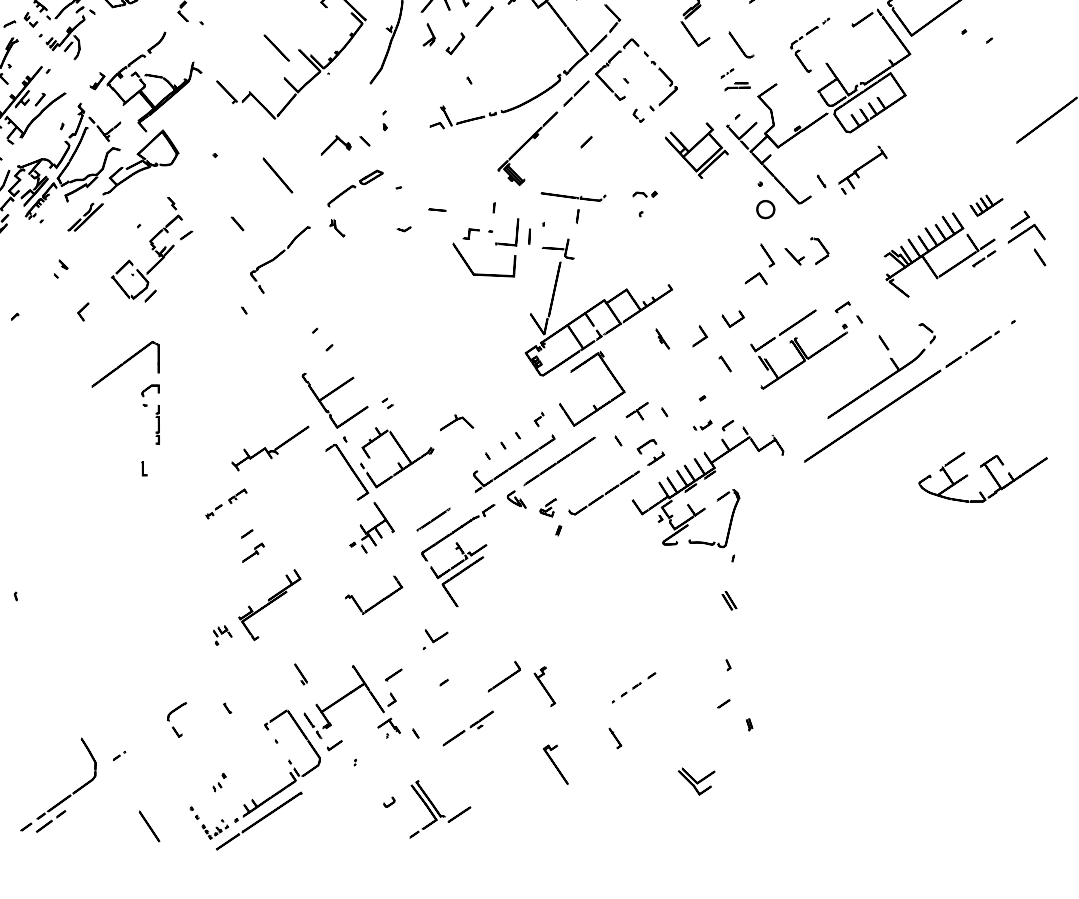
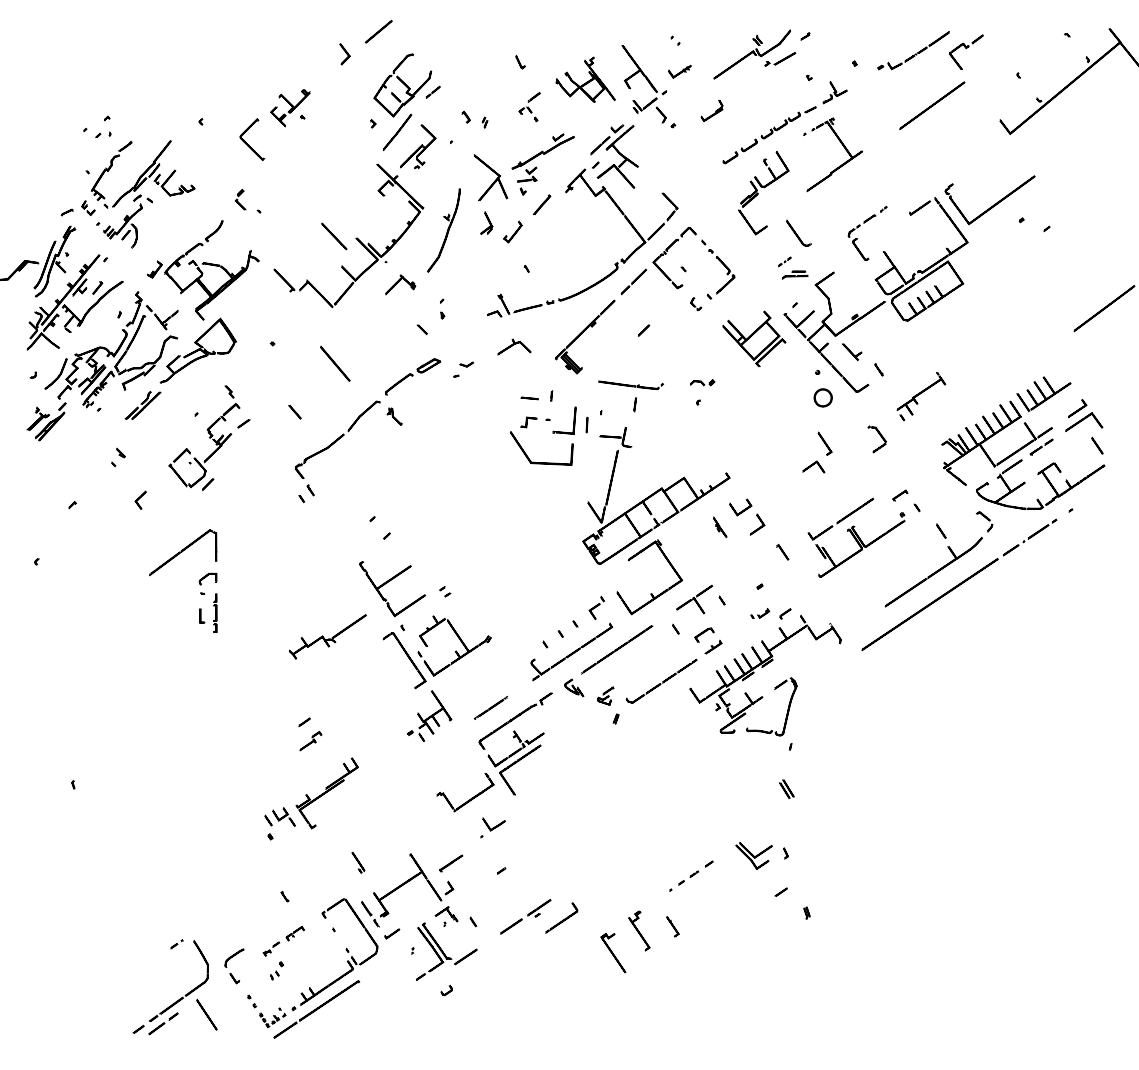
part: (336, 145) -> (400, 284), moved
part: (863, 170) -> (921, 396), moved
part: (986, 205) -> (1043, 393), size x1.67
line: (437, 210) -> (529, 398), moved
part: (404, 229) -> (466, 364), moved
part: (795, 256) -> (852, 351), moved
part: (280, 260) -> (337, 448), size x1.43
part: (733, 319) -> (740, 507), moved
part: (637, 411) -> (694, 599), size x1.67
part: (539, 419) -> (596, 607), size x1.67
part: (457, 422) -> (514, 346), moved
part: (145, 468) -> (202, 615), moved
part: (990, 474) -> (1047, 481), moved
part: (226, 504) -> (283, 941), moved
part: (379, 601) -> (470, 798), moved
part: (222, 635) -> (279, 823), size x1.67
part: (394, 675) -> (451, 863), size x1.43
part: (504, 676) -> (561, 917), moved
part: (545, 686) -> (639, 930), moved
part: (170, 721) -> (227, 967), moved
part: (696, 781) -> (753, 855), moved
part: (67, 796) -> (179, 998), moved
part: (440, 809) -> (446, 951), moved

